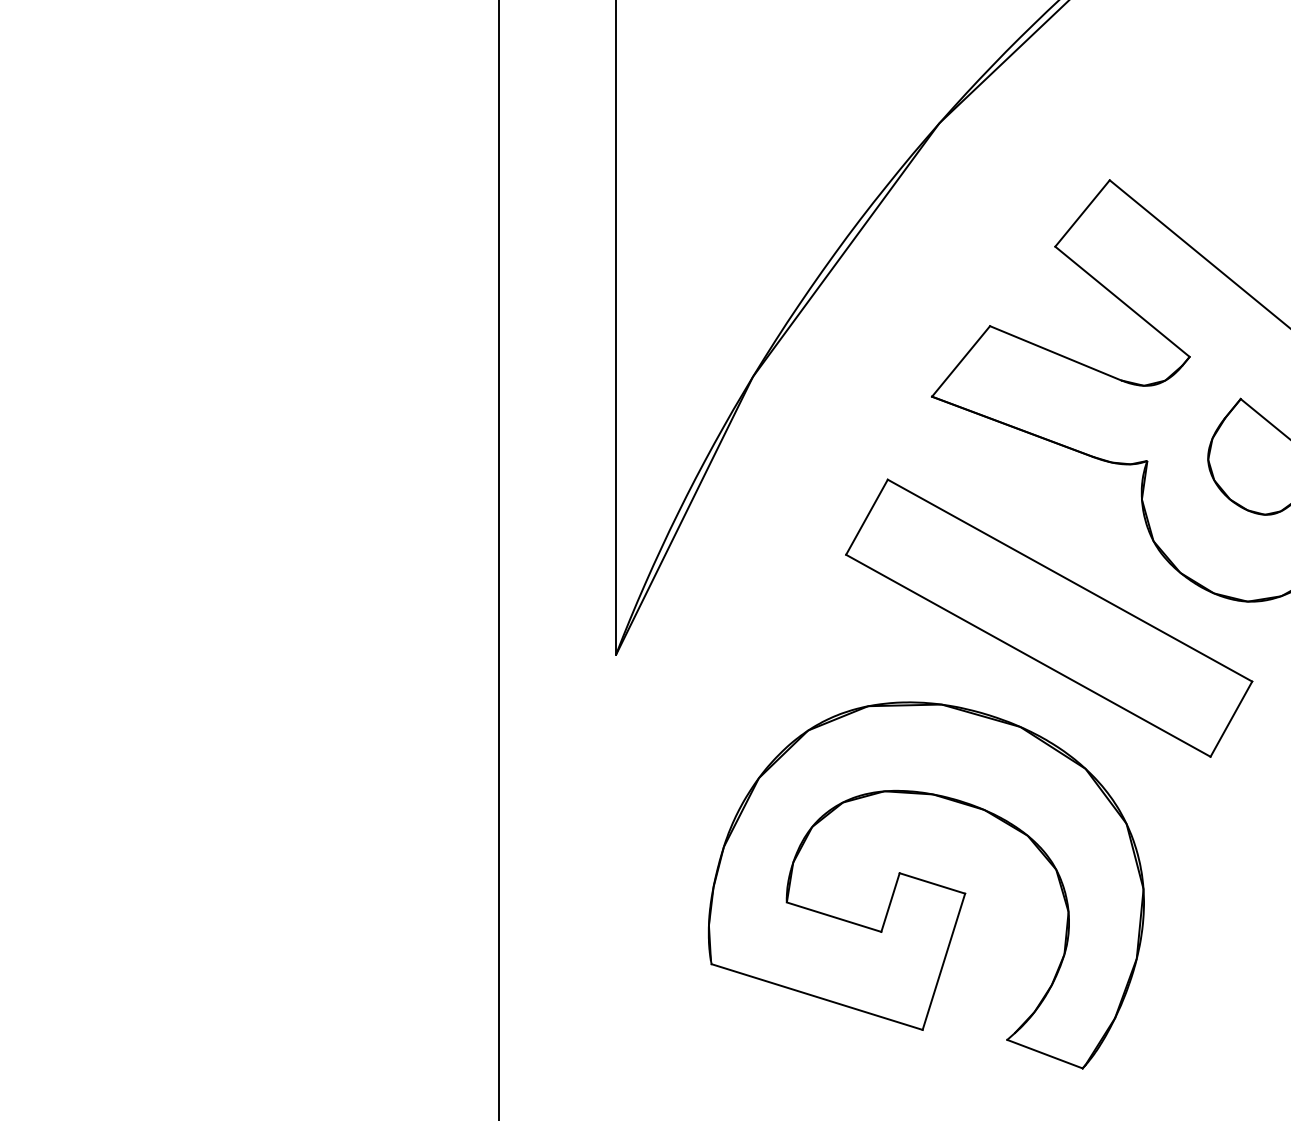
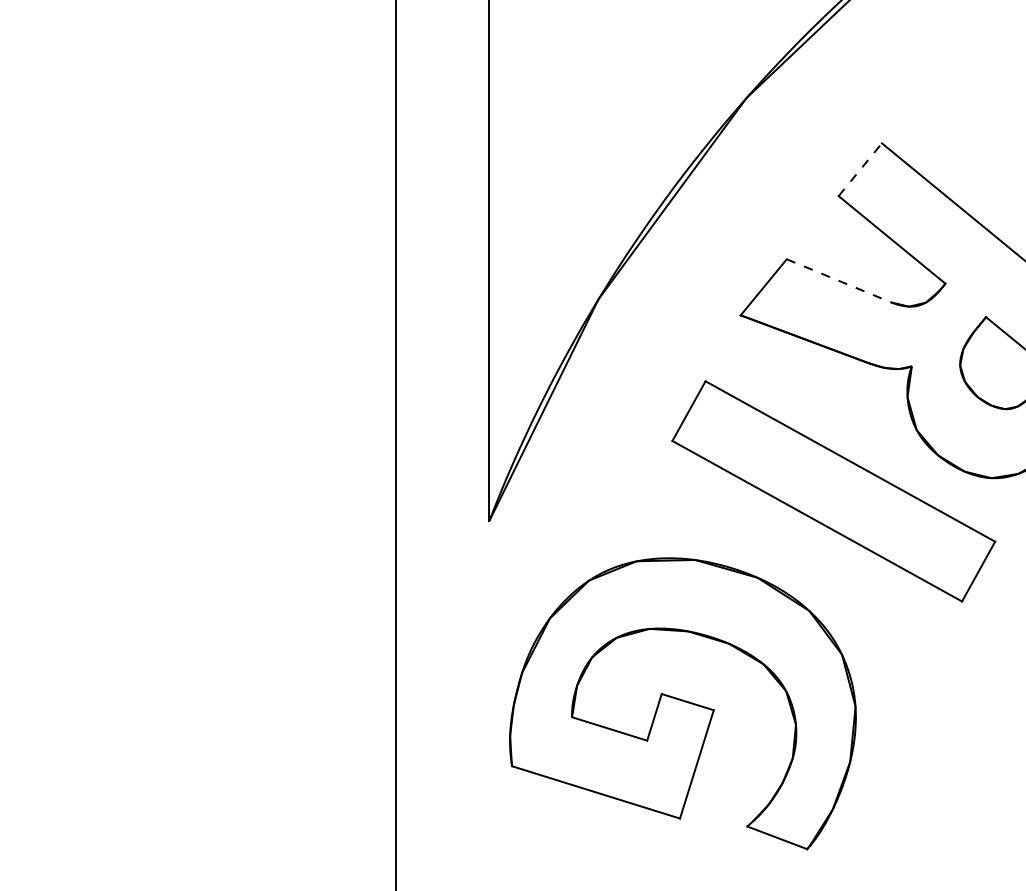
line: (1082, 213) -> (860, 169), solid -> dashed
line: (1055, 353) -> (838, 280), solid -> dashed
part: (926, 885) -> (683, 703), moved

